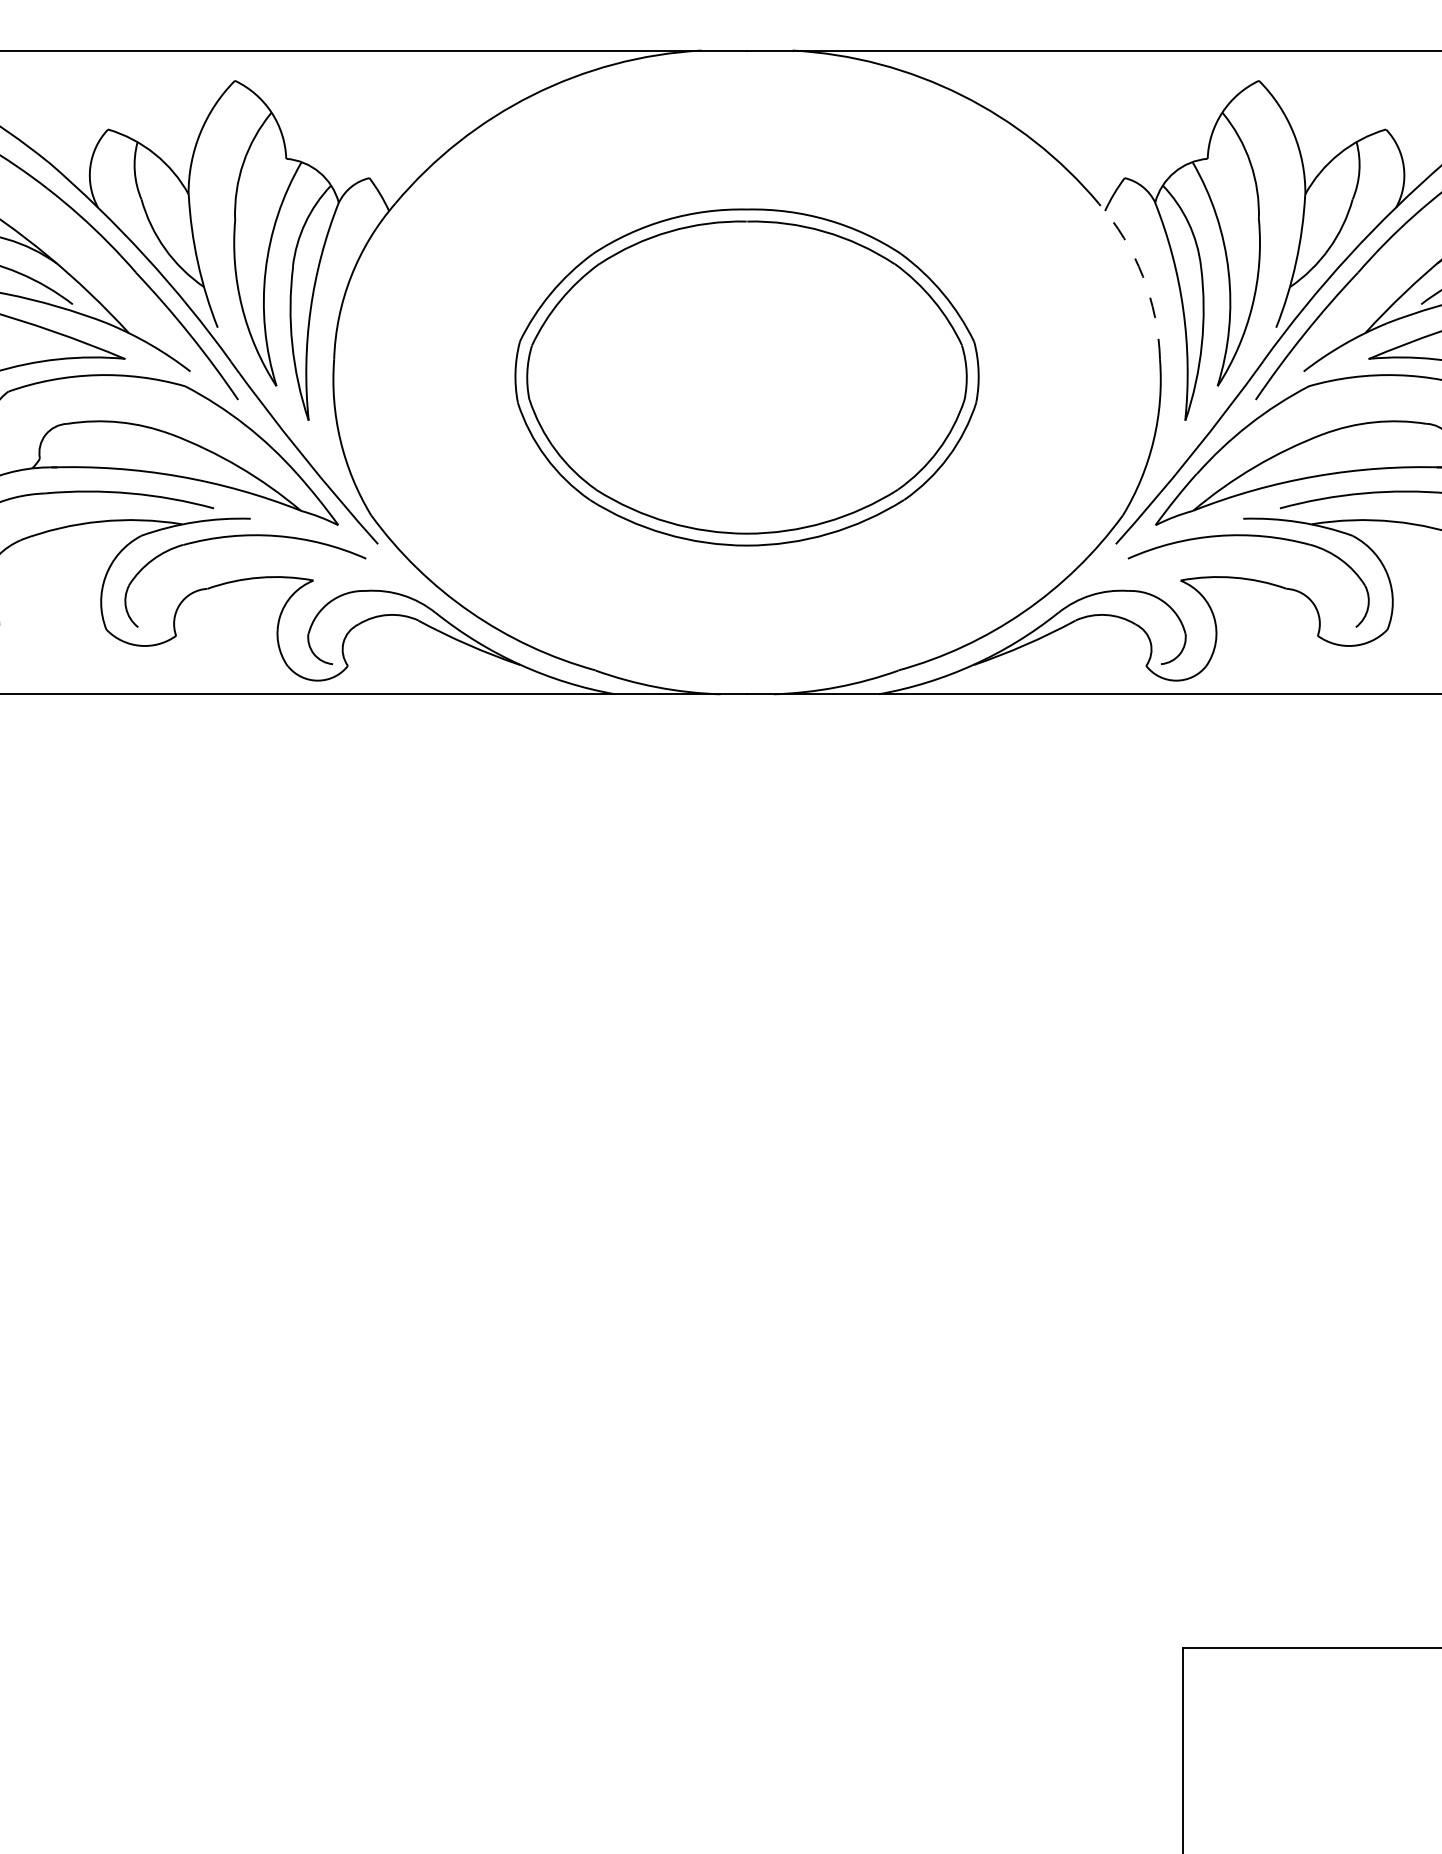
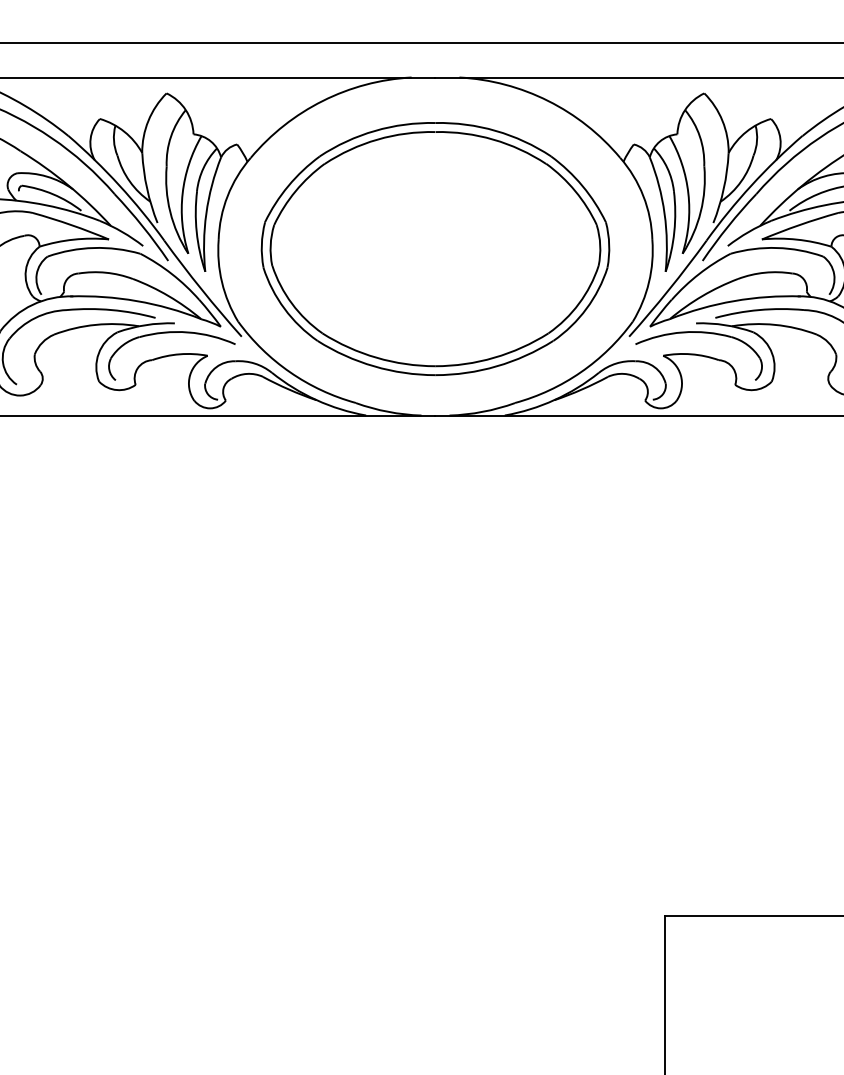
arc: (1143, 277) -> (643, 196), dashed -> solid
part: (747, 378) -> (435, 249), size x1.43

